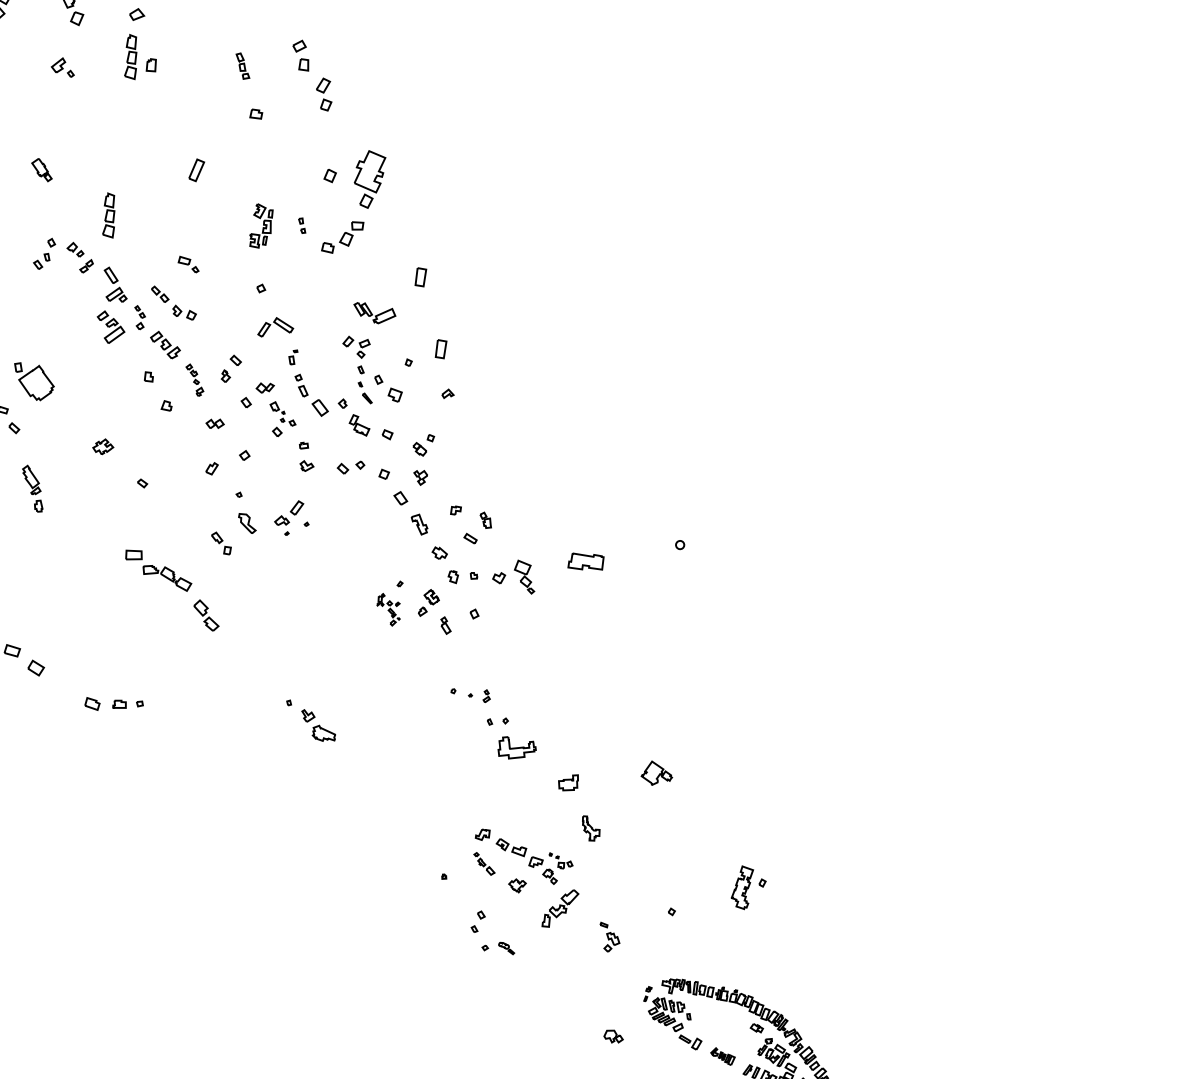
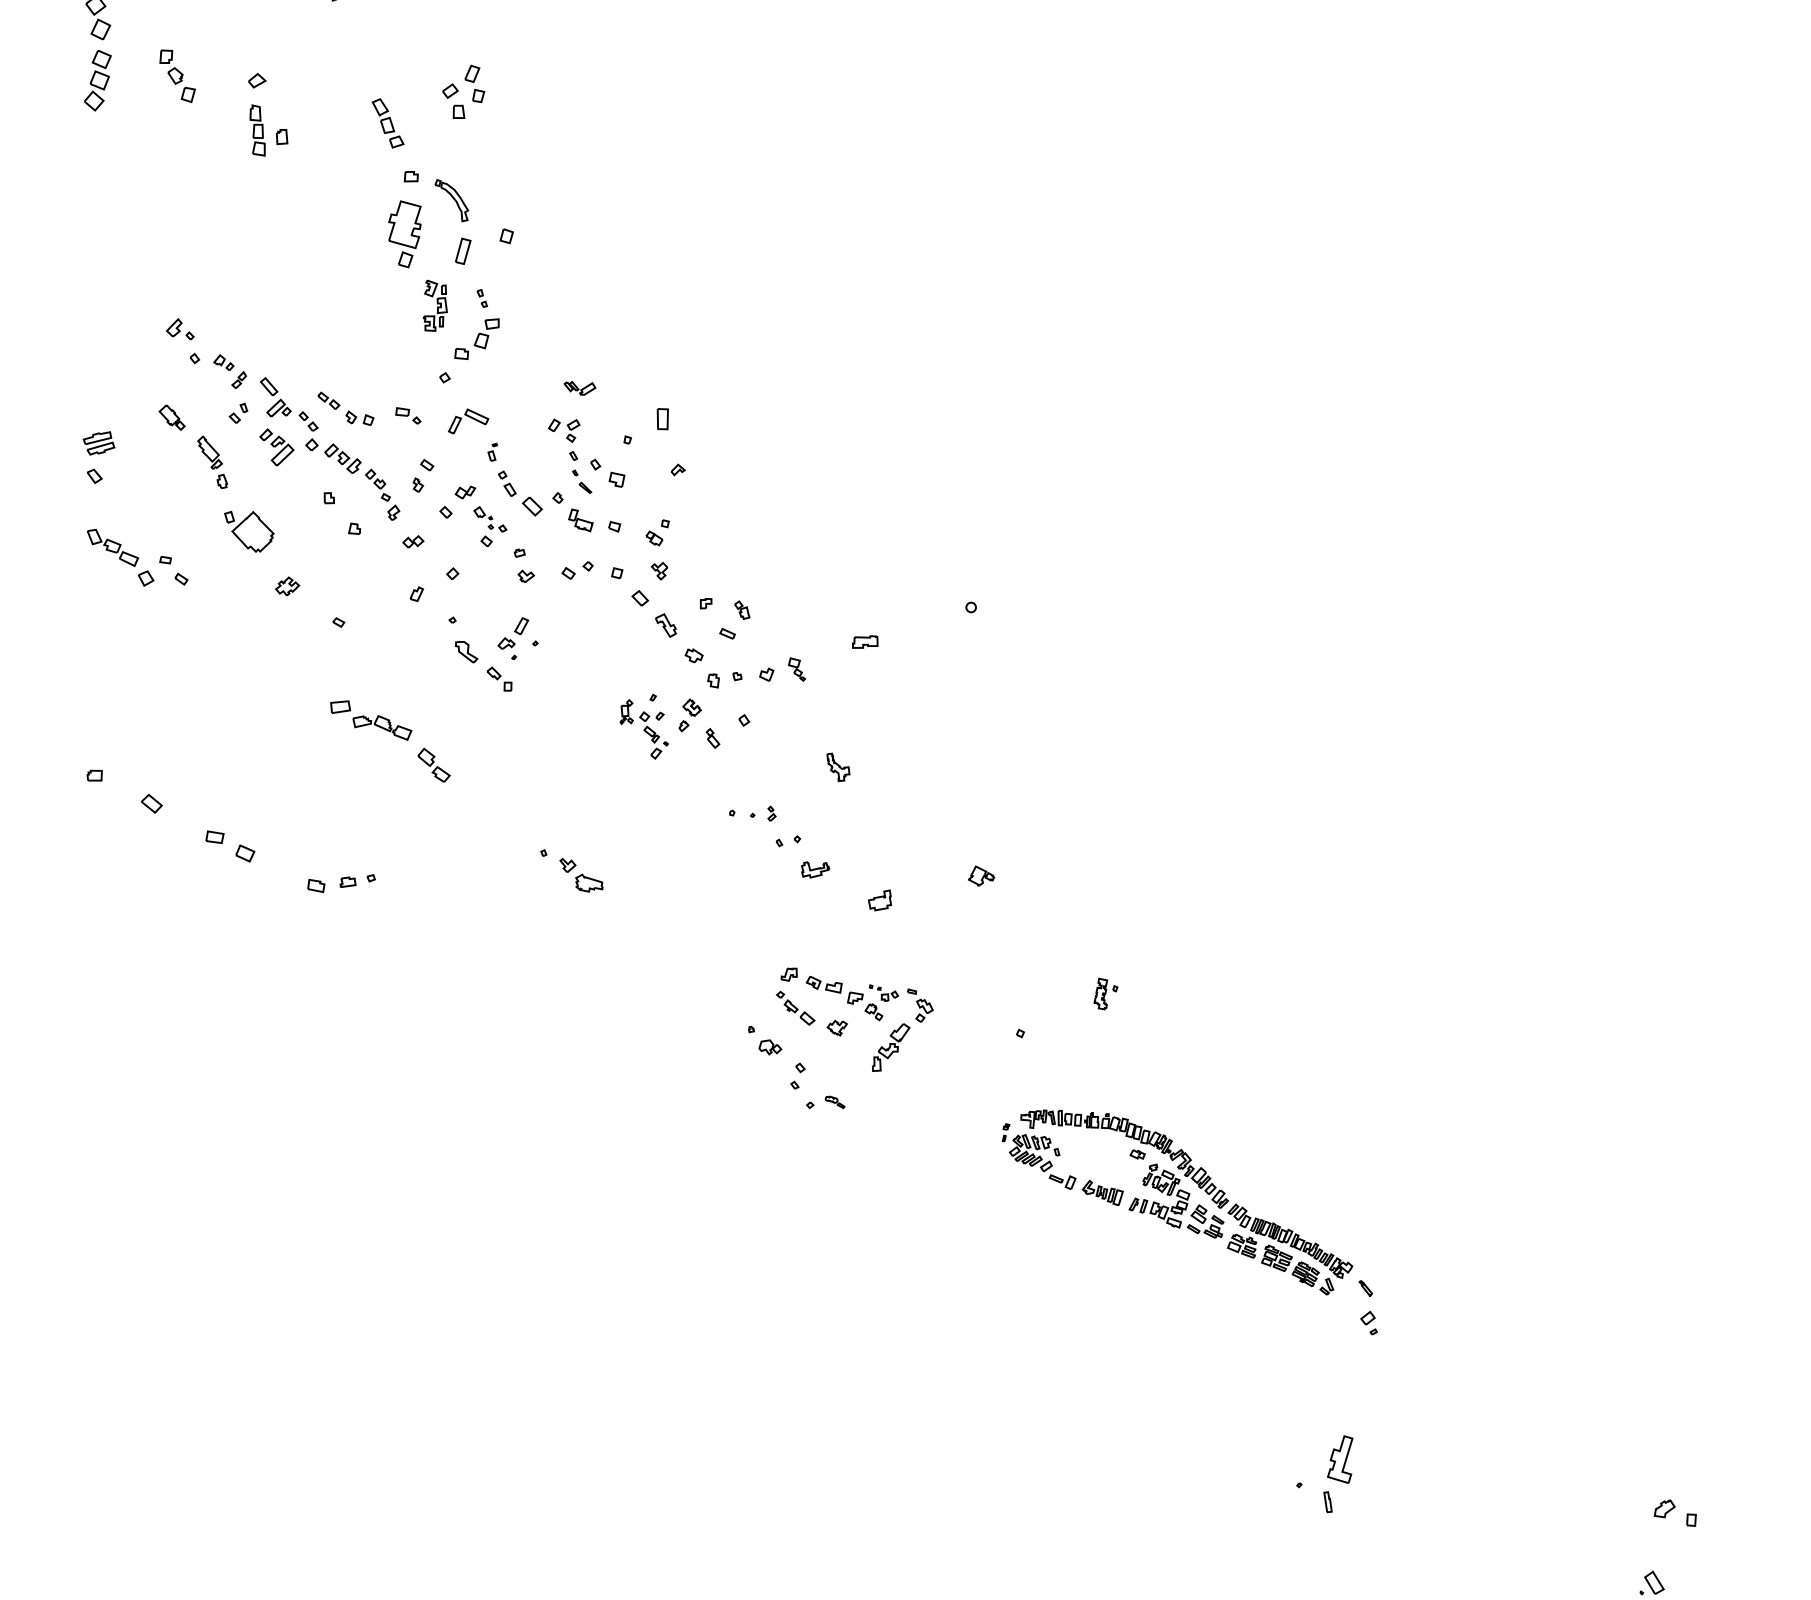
part: (242, 66) -> (387, 123), size x1.67
part: (63, 67) -> (180, 329), moved
part: (324, 94) -> (474, 83), moved
part: (287, 139) -> (451, 200), added
part: (41, 169) -> (171, 417), moved
part: (197, 169) -> (463, 250), moved
part: (368, 179) -> (404, 234), moved
part: (109, 215) -> (257, 317), removed
part: (342, 236) -> (476, 338), moved
part: (41, 260) -> (238, 412), moved
part: (189, 264) -> (408, 415), moved
part: (420, 277) -> (627, 339), removed
part: (374, 312) -> (579, 387), size x0.62
part: (139, 317) -> (308, 431), size x1.43
part: (194, 380) -> (382, 494), size x1.43
part: (33, 381) -> (249, 531), moved
part: (32, 488) -> (212, 461), moved
part: (221, 542) -> (499, 678), moved
part: (586, 561) -> (865, 641), size x0.62
part: (525, 577) -> (797, 669), size x0.62
part: (388, 609) -> (643, 729), size x1.67
part: (517, 748) -> (815, 869), size x0.62
part: (657, 773) -> (981, 875), size x0.71
part: (590, 828) -> (838, 767), moved
part: (484, 863) -> (795, 1007), size x1.43
part: (748, 887) -> (1105, 993), size x0.62
part: (609, 937) -> (920, 1005), moved
part: (613, 1036) -> (770, 1047), moved
part: (722, 1056) -> (1102, 1192), size x1.43

